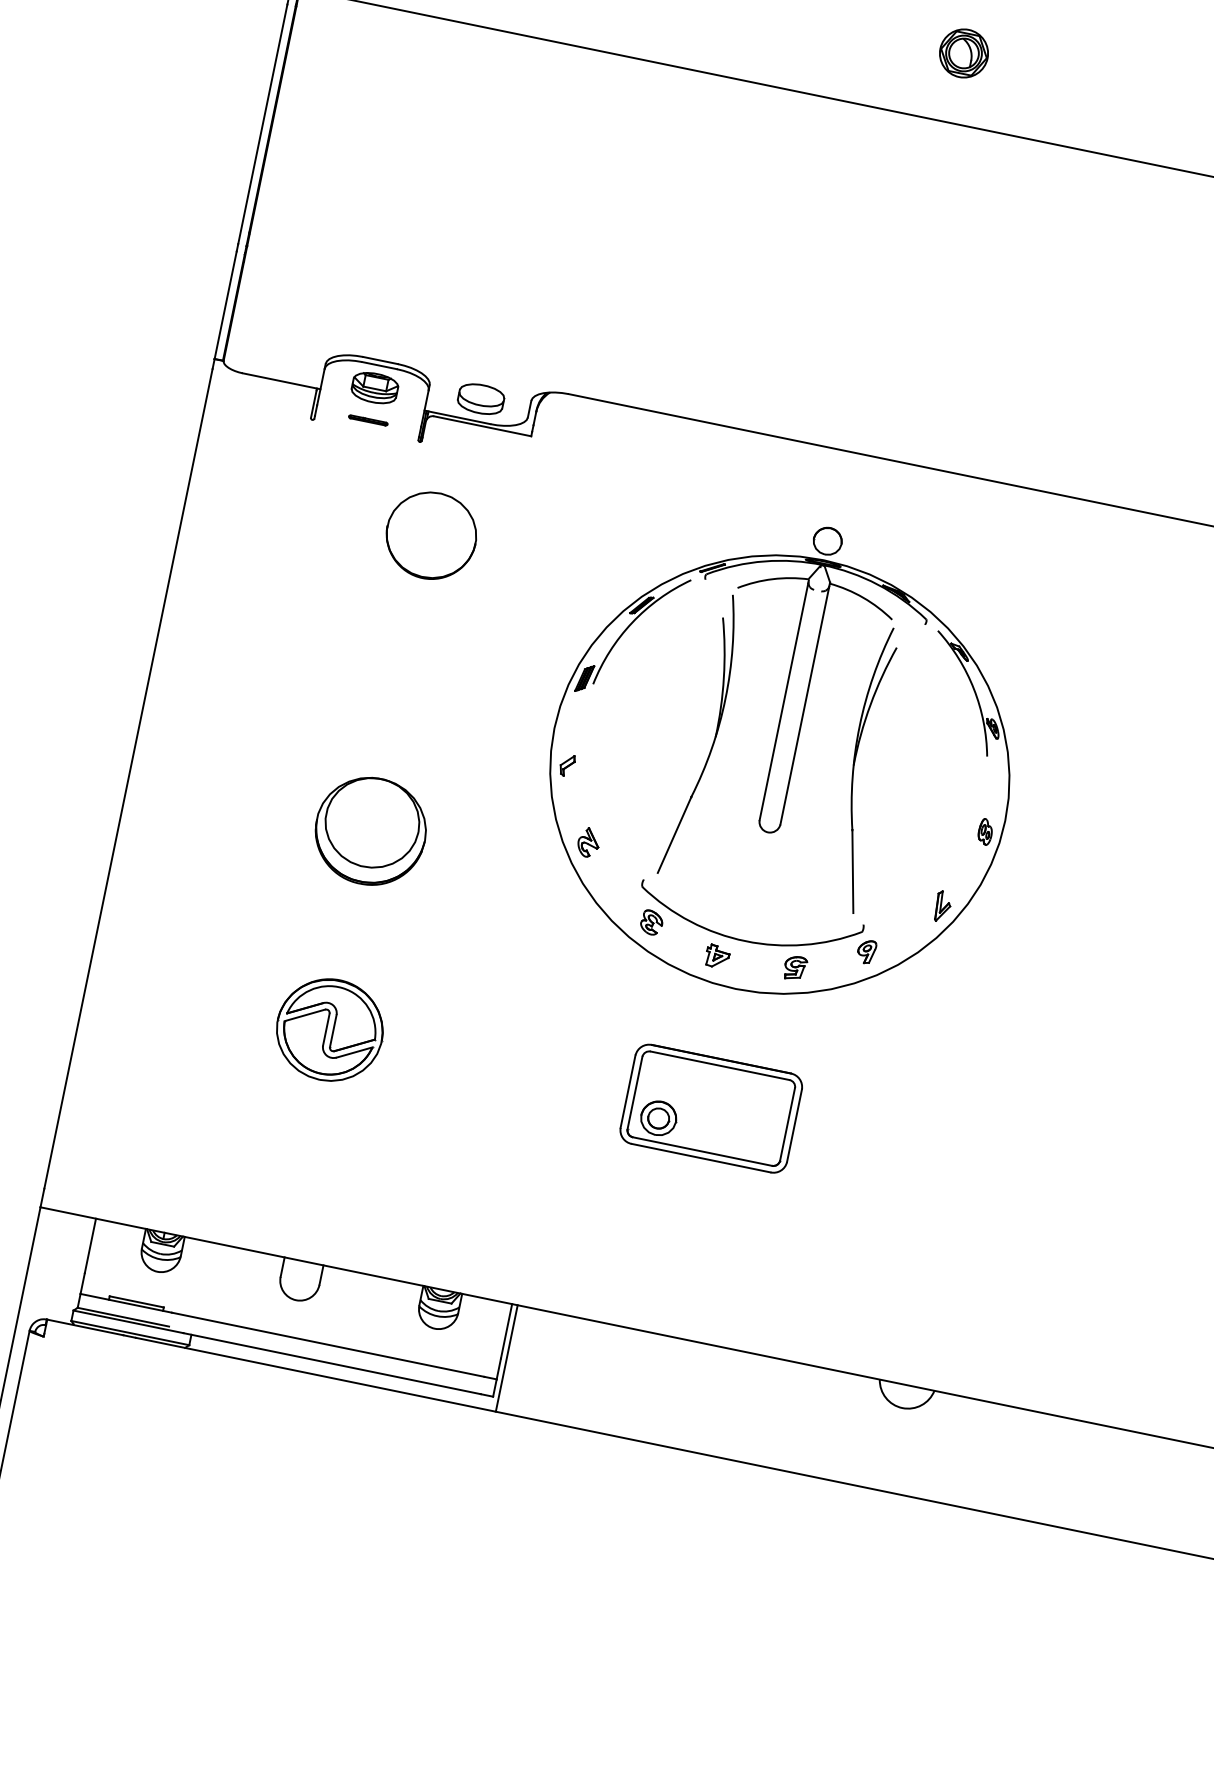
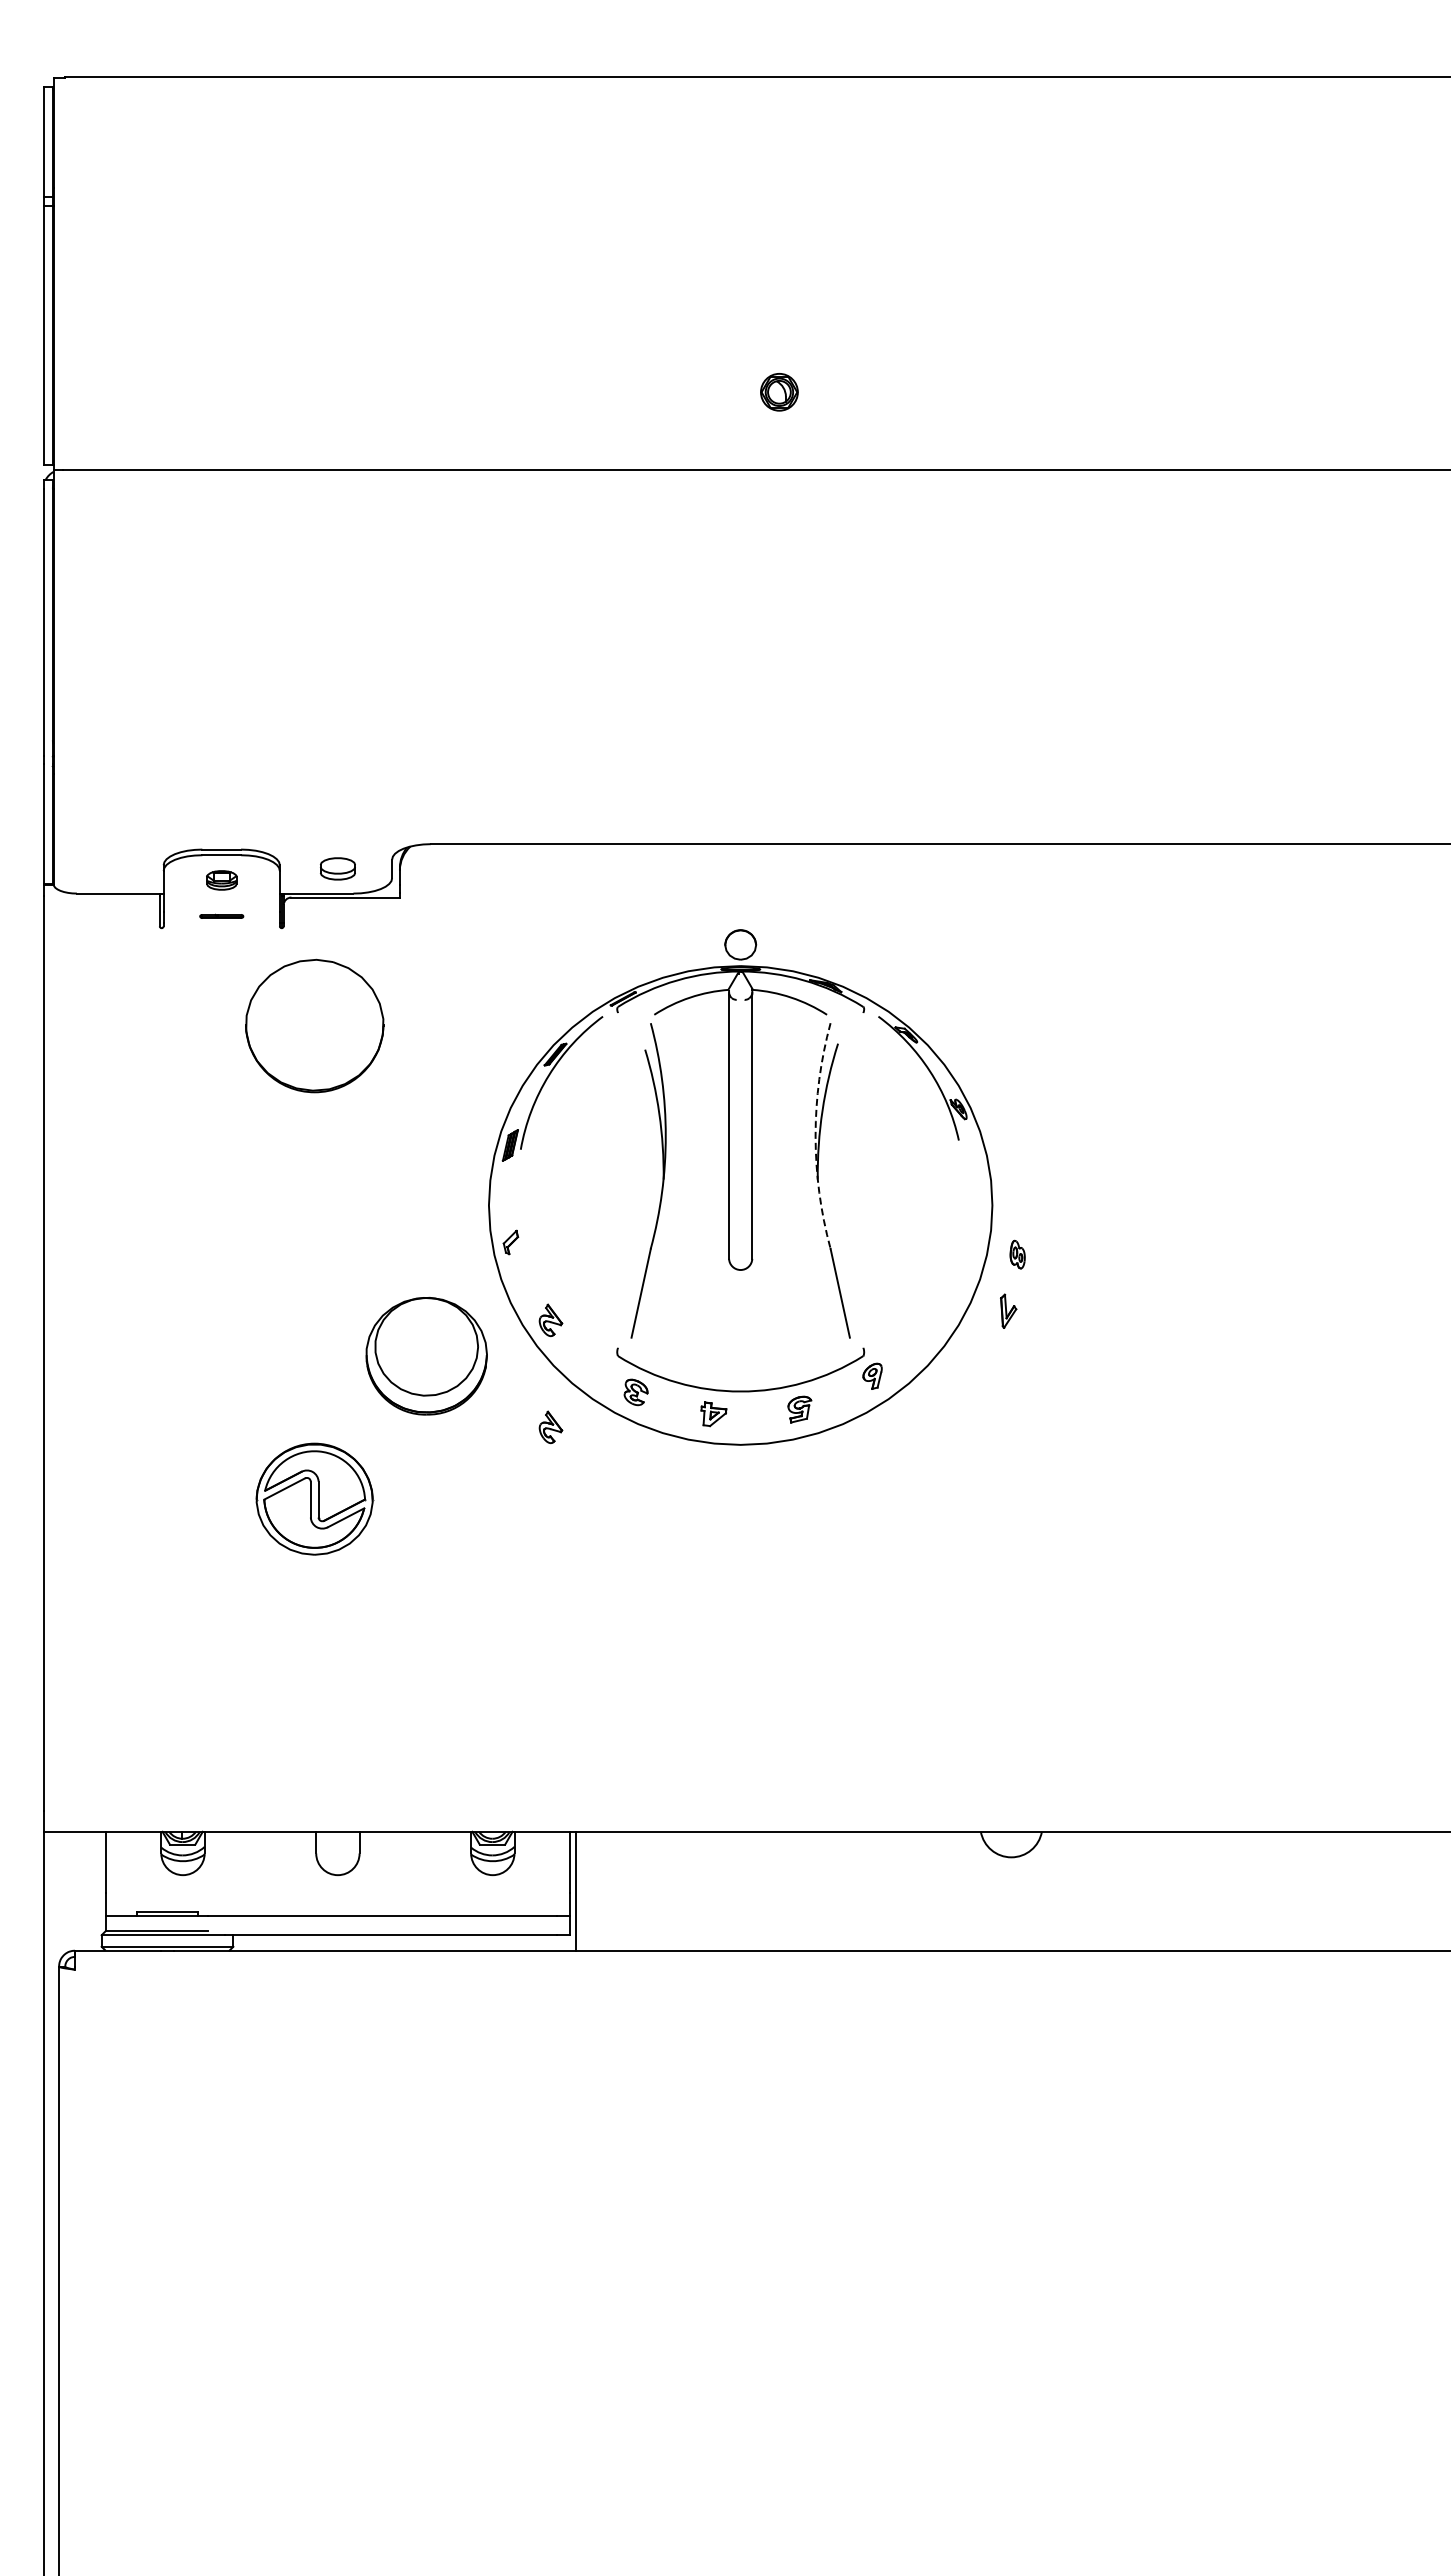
part: (964, 53) -> (779, 392), size x0.7
part: (374, 388) -> (221, 880), size x0.6
part: (480, 398) -> (337, 868), size x0.7
part: (431, 536) -> (314, 1026), size x1.4
arc: (859, 726) -> (815, 1136), solid -> dashed
part: (370, 831) -> (426, 1356), moved
part: (985, 831) -> (1017, 1254), moved
part: (943, 906) -> (1008, 1310), moved
part: (568, 937) -> (550, 1426), added
part: (329, 1029) -> (314, 1498), moved
part: (711, 1108) -> (740, 1578), removed

